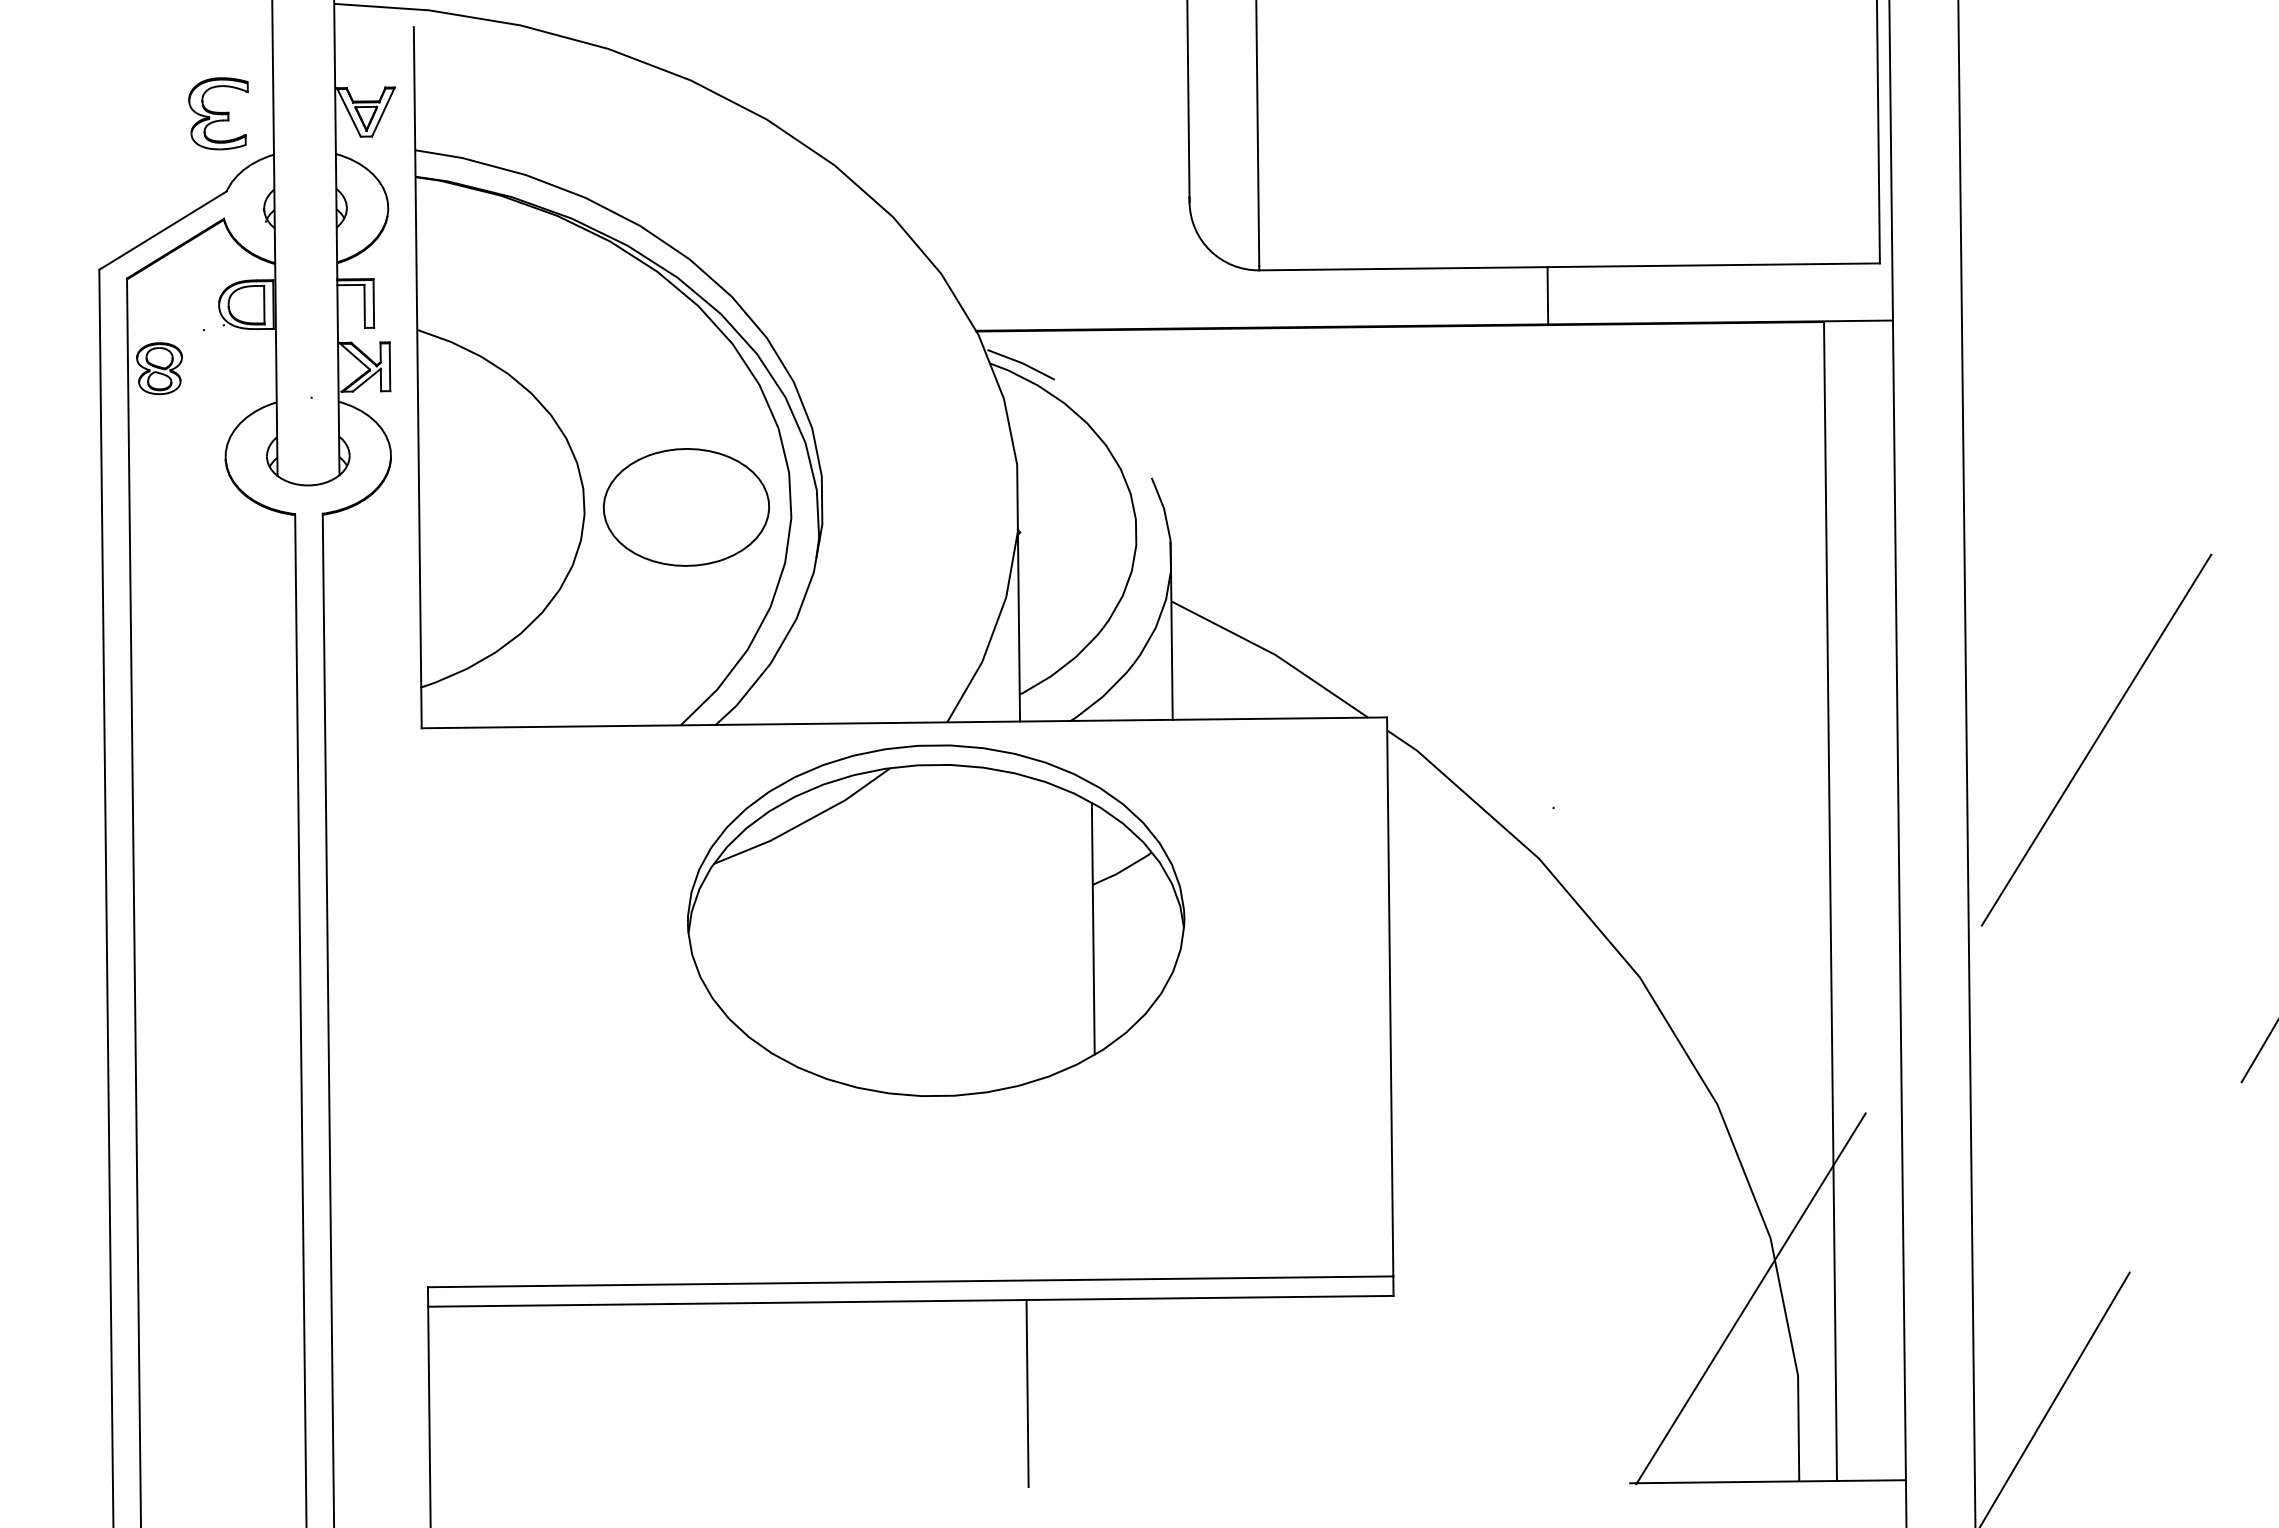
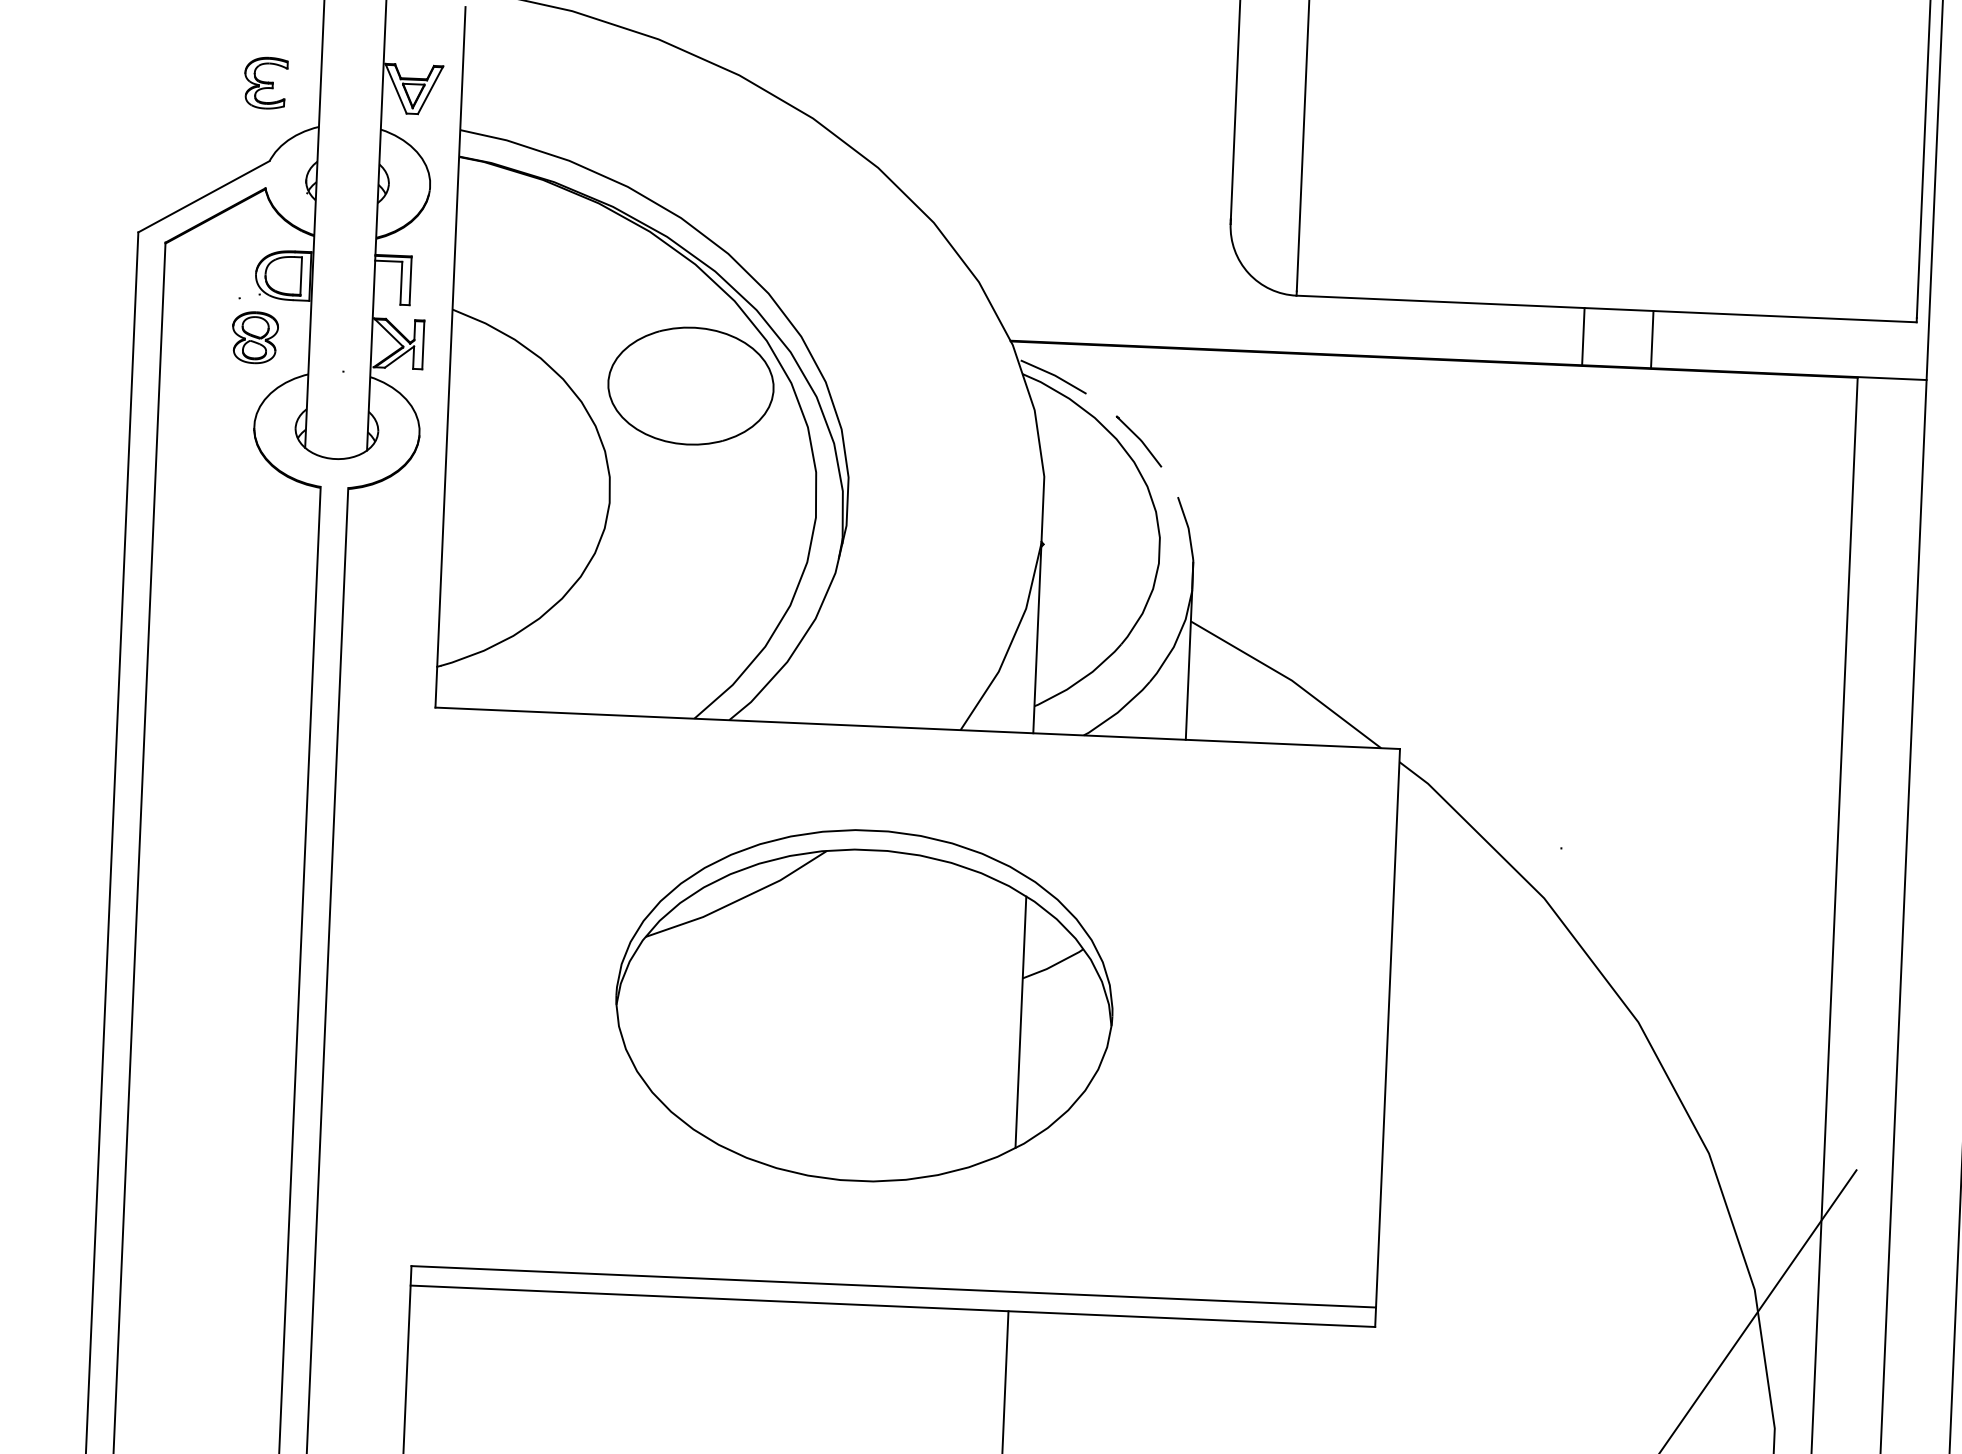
part: (218, 113) -> (265, 82), size x0.71
line: (1616, 294) -> (1651, 339), added
part: (159, 368) -> (255, 337), moved
line: (1110, 423) -> (1139, 440), added
part: (686, 507) -> (691, 386), moved
part: (936, 920) -> (864, 1005), moved

